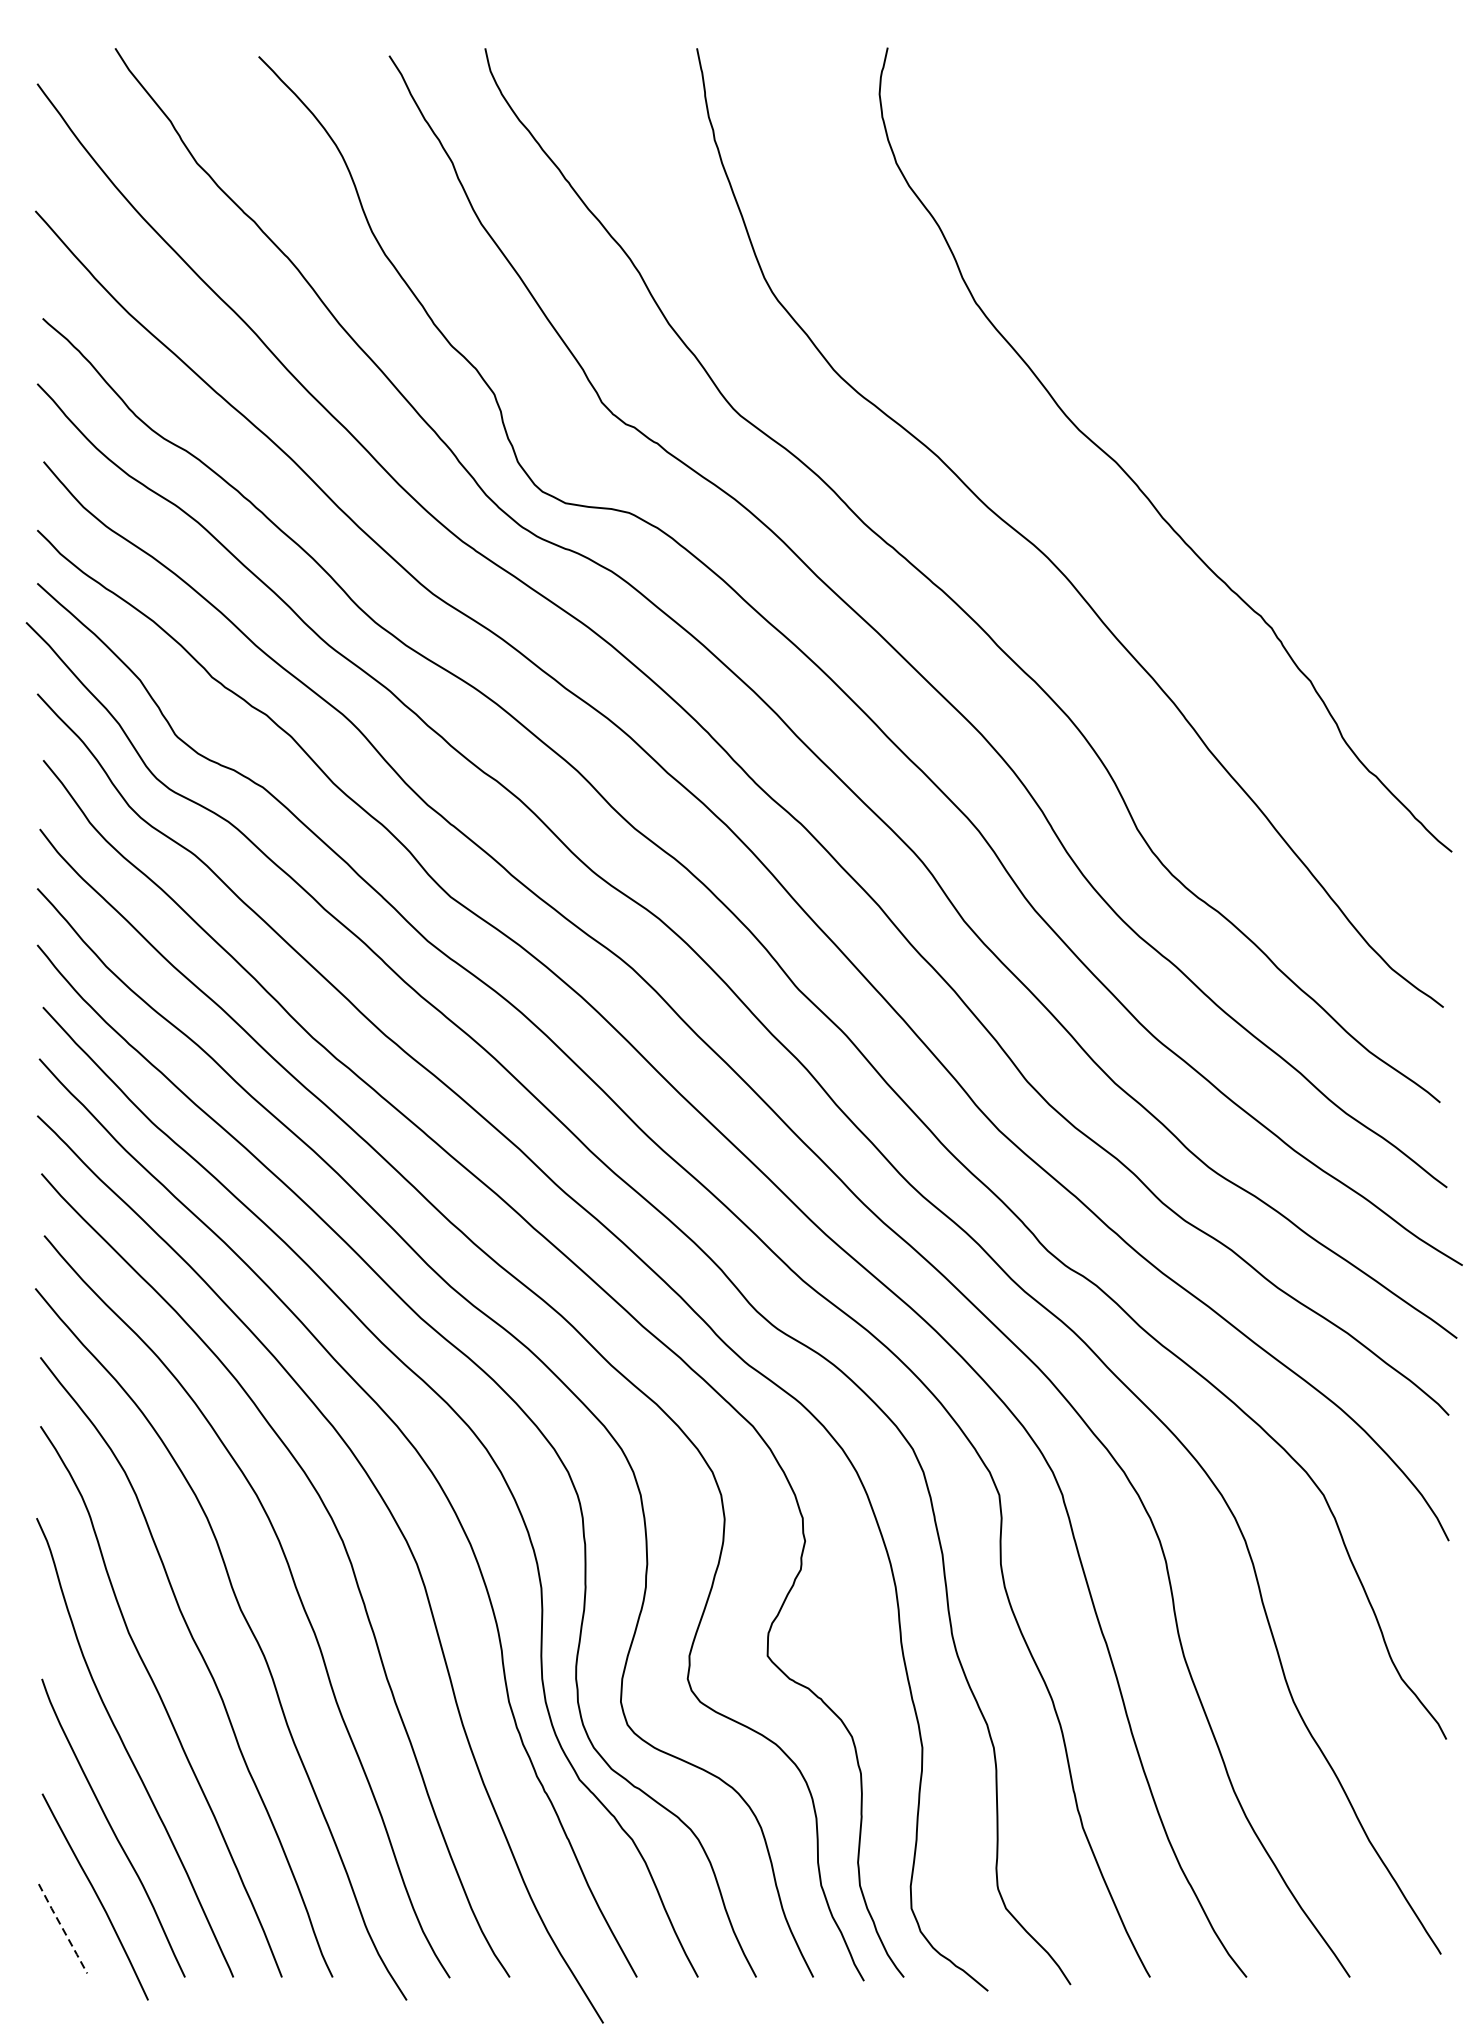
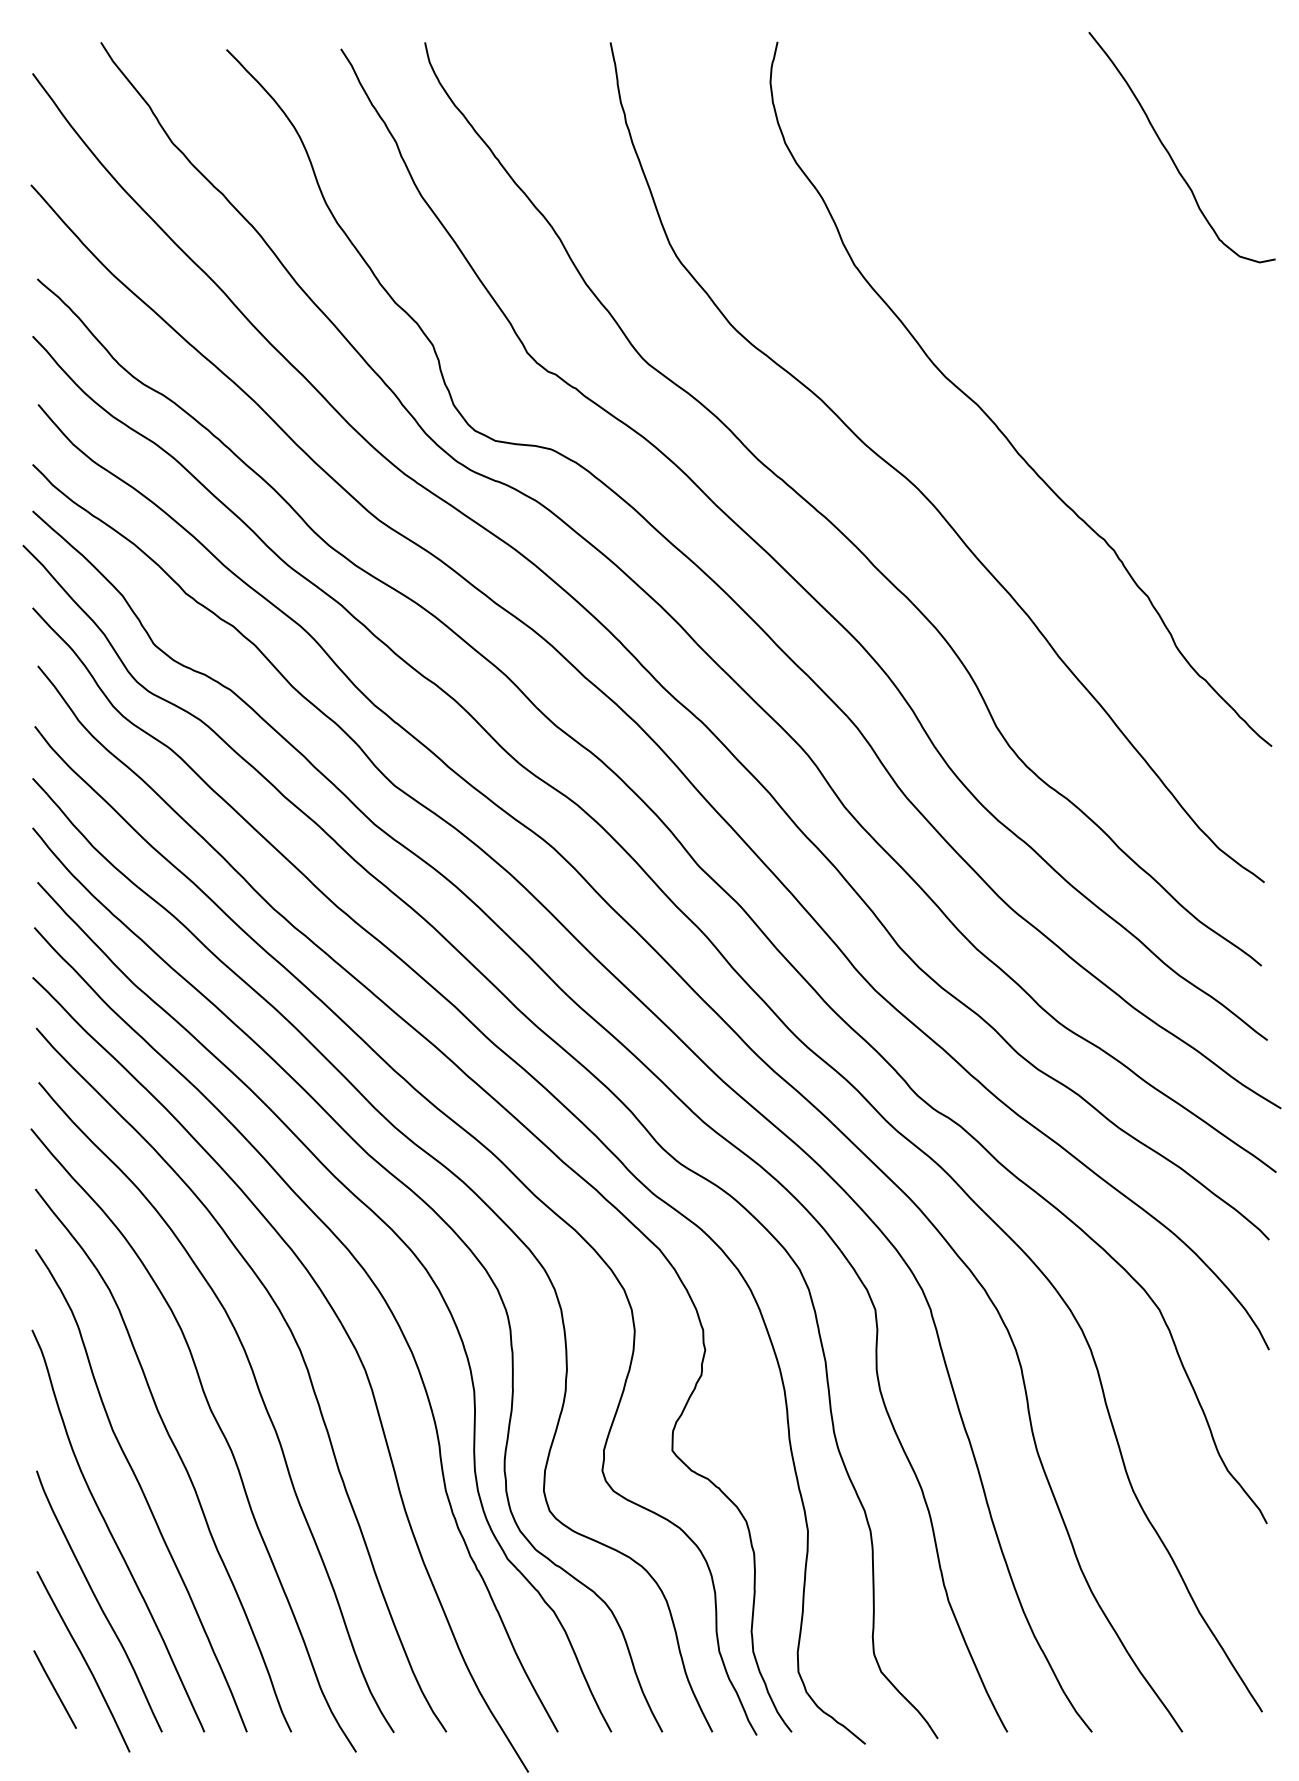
curve: (1335, 173) -> (1169, 152), added
line: (62, 1928) -> (54, 1689), dashed -> solid

